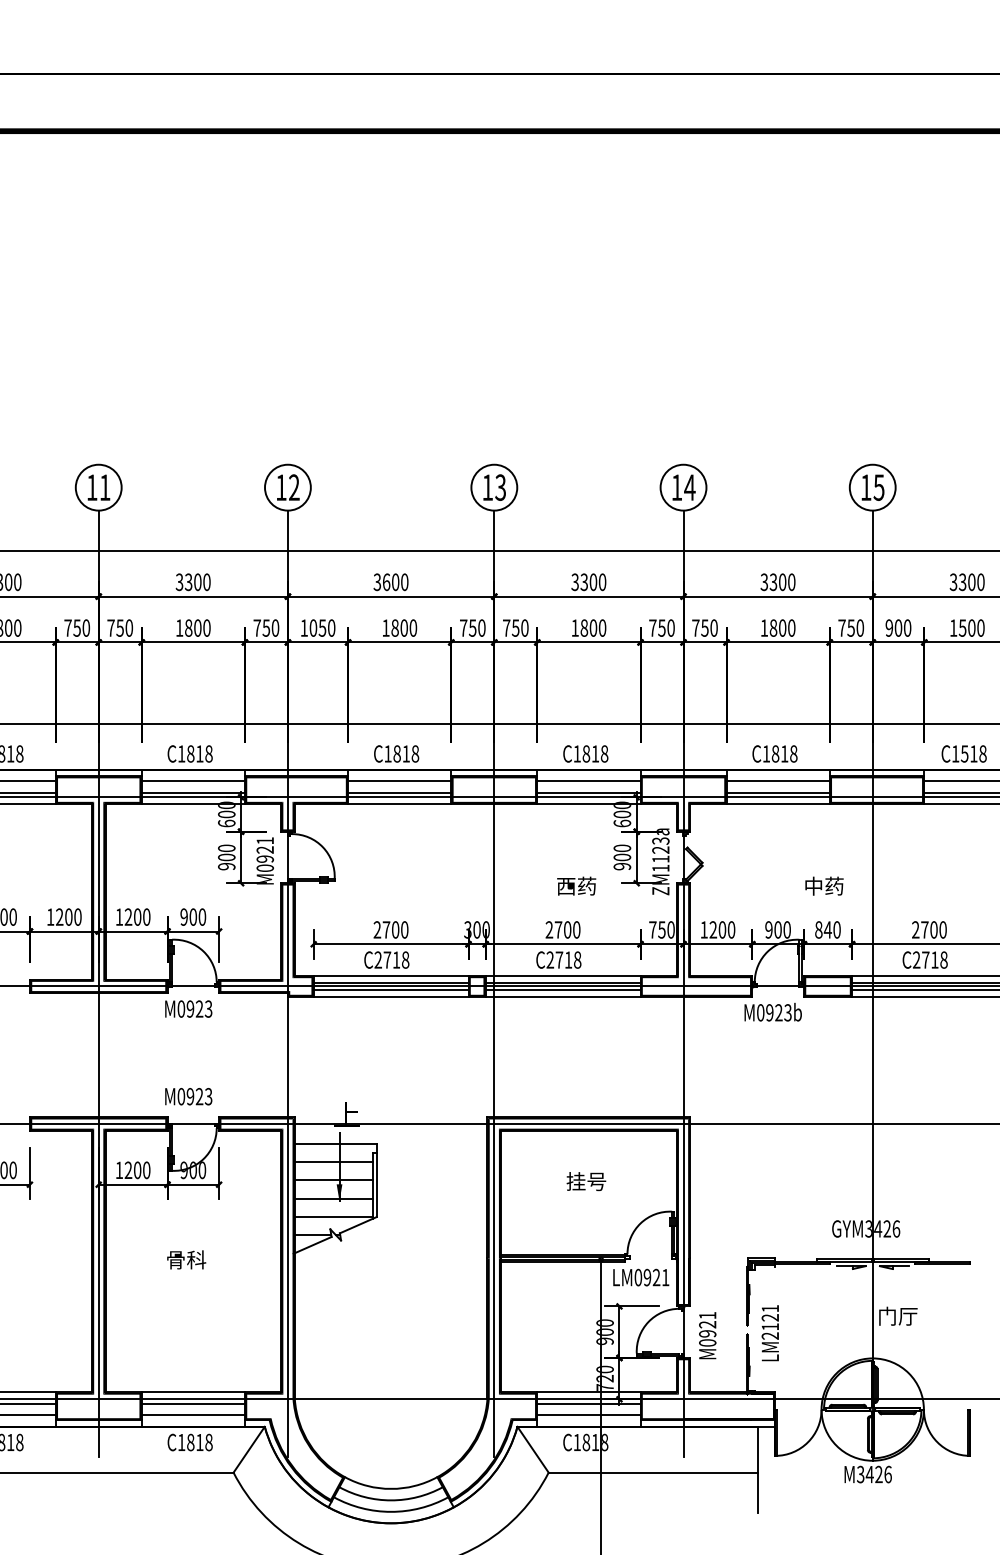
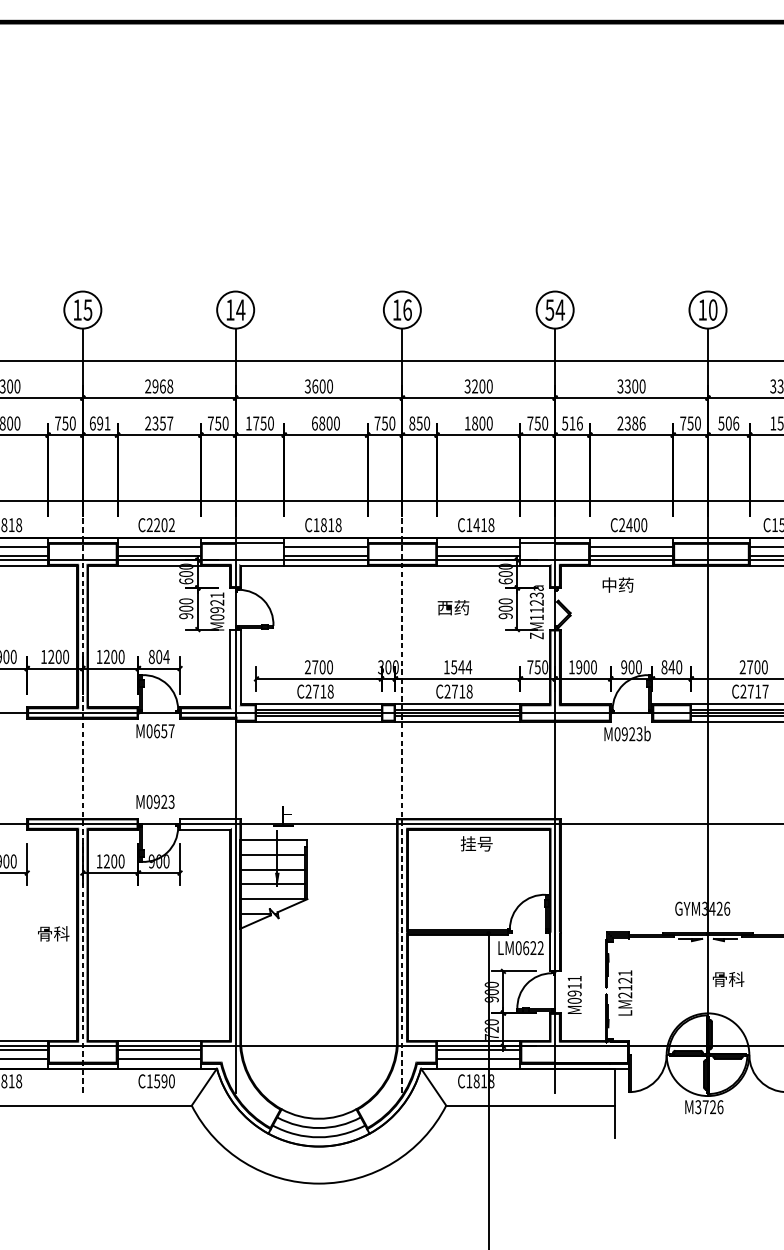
text: (104, 487) -> (87, 309), 11 -> 15
text: (294, 487) -> (240, 309), 12 -> 14
text: (500, 487) -> (407, 309), 13 -> 16
text: (676, 487) -> (549, 309), 14 -> 54
text: (878, 487) -> (712, 309), 15 -> 10
text: (192, 582) -> (158, 386), 3300 -> 2968
text: (584, 582) -> (475, 386), 3300 -> 3200
text: (120, 627) -> (100, 423), 750 -> 691
text: (192, 627) -> (158, 423), 1800 -> 2357
text: (313, 627) -> (256, 423), 1050 -> 1750
text: (385, 627) -> (314, 423), 1800 -> 6800
text: (506, 627) -> (412, 423), 750 -> 850
text: (704, 627) -> (572, 423), 750 -> 516
text: (777, 627) -> (631, 423), 1800 -> 2386
text: (898, 627) -> (728, 423), 900 -> 506
text: (195, 753) -> (160, 524), C1818 -> C2202
text: (586, 753) -> (476, 524), C1818 -> C1418
text: (779, 753) -> (632, 524), C1818 -> C2400
fill: (317, 790) -> (259, 554), removed
fill: (661, 790) -> (537, 554), removed
text: (576, 885) -> (453, 607), moved
text: (824, 885) -> (618, 584), moved
text: (193, 916) -> (159, 656), 900 -> 804
text: (562, 929) -> (457, 666), 2700 -> 1544
text: (713, 929) -> (579, 666), 1200 -> 1900
fill: (287, 932) -> (235, 669), removed
text: (943, 959) -> (765, 691), C2718 -> C2717
text: (199, 1008) -> (164, 730), M0923 -> M0657
line: (98, 1097) -> (82, 802), solid -> dashed
line: (494, 1097) -> (402, 802), solid -> dashed
fill: (256, 1123) -> (210, 823), removed
text: (586, 1181) -> (476, 843), moved
text: (186, 1259) -> (53, 933), moved
text: (656, 1277) -> (533, 948), LM0921 -> LM0622
text: (897, 1315) -> (728, 978), 门厅 -> 骨科
text: (707, 1324) -> (574, 985), M0921 -> M0911
text: (199, 1442) -> (164, 1081), C1818 -> C1590
text: (869, 1474) -> (705, 1107), M3426 -> M3726

